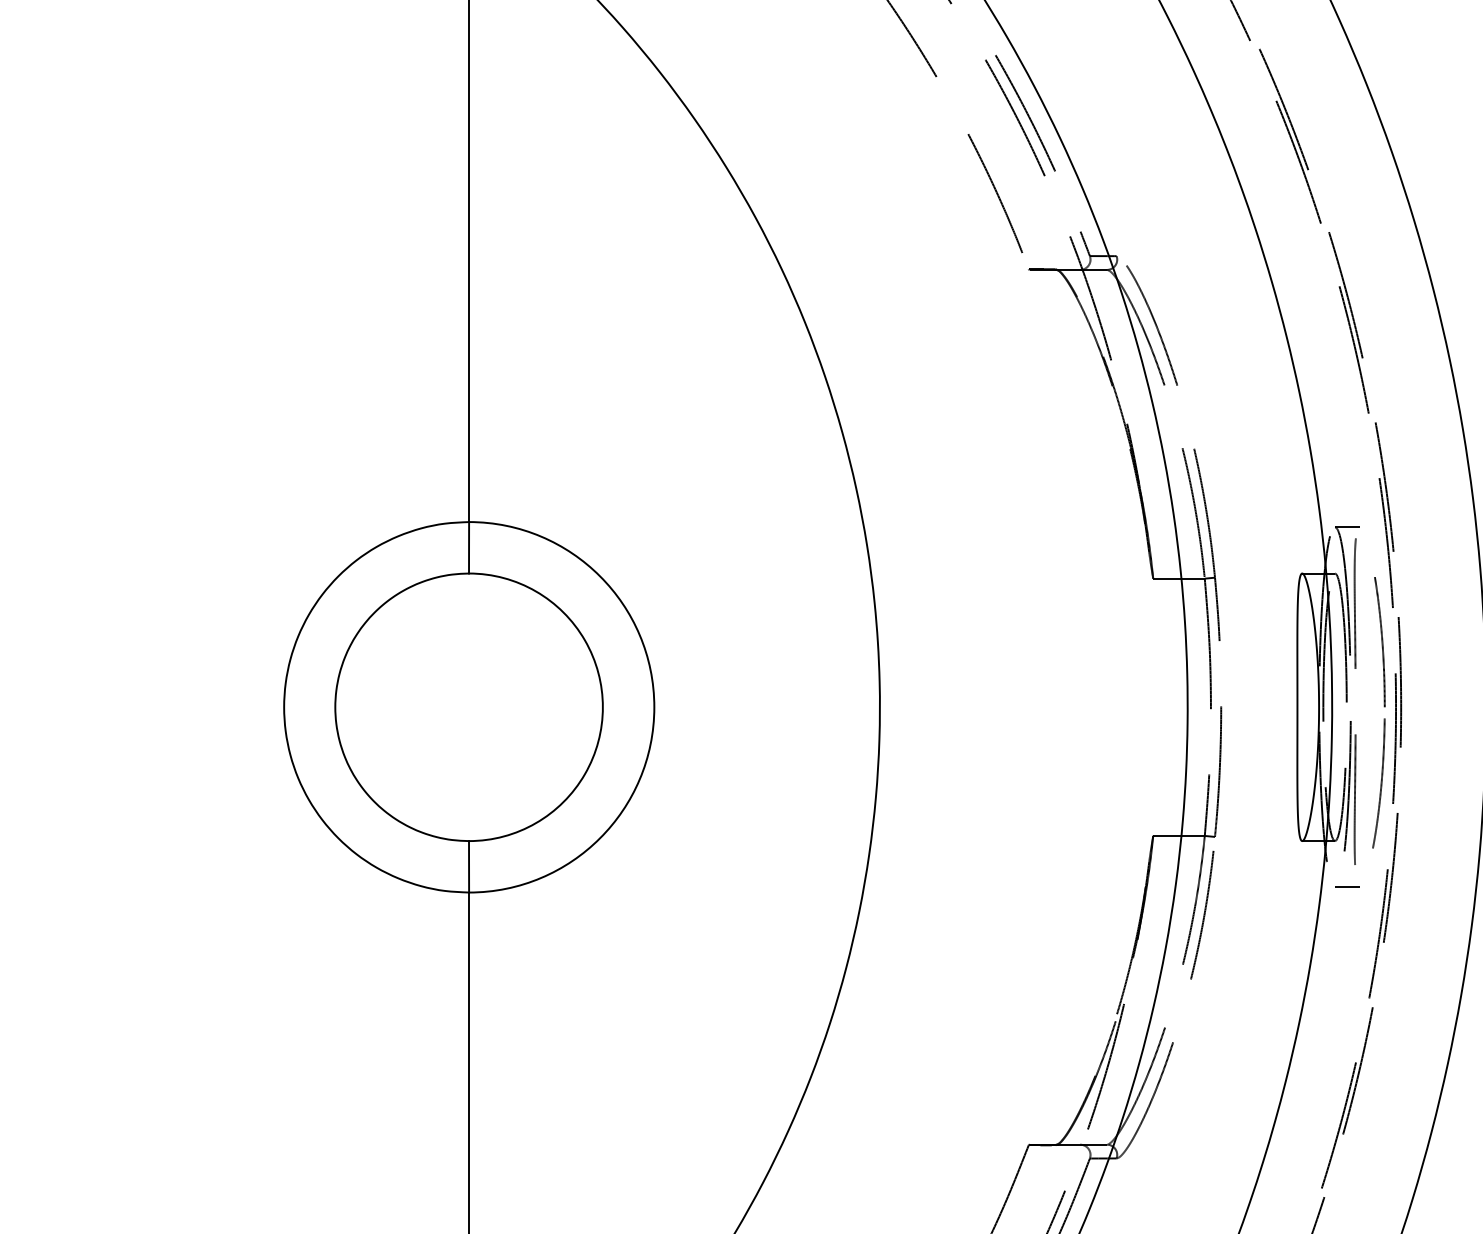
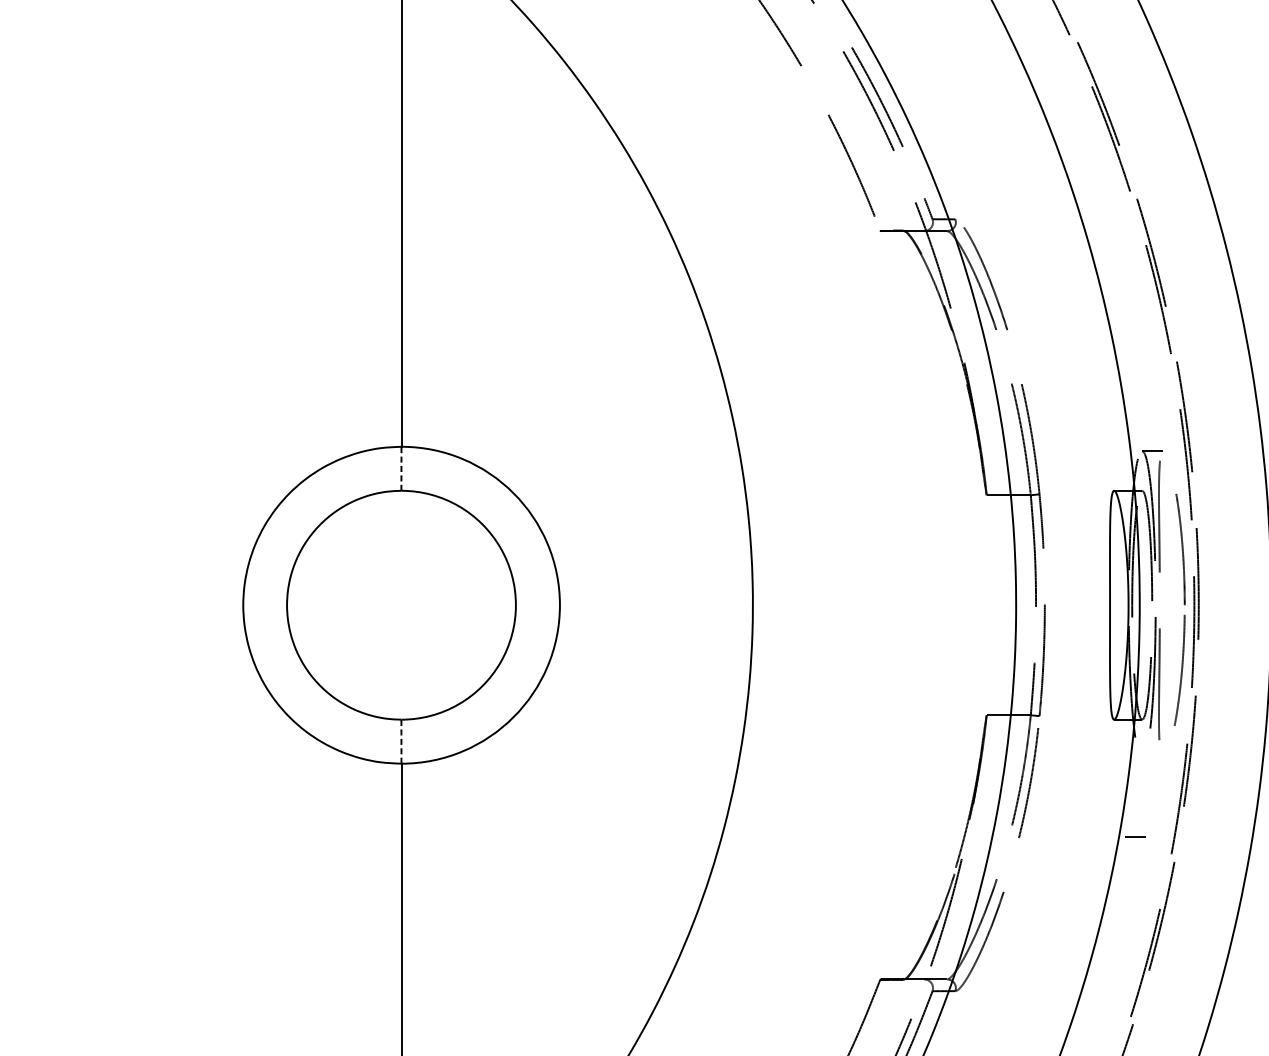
line: (469, 547) -> (401, 468), solid -> dashed
line: (469, 866) -> (401, 741), solid -> dashed
line: (1347, 886) -> (1135, 836), moved

